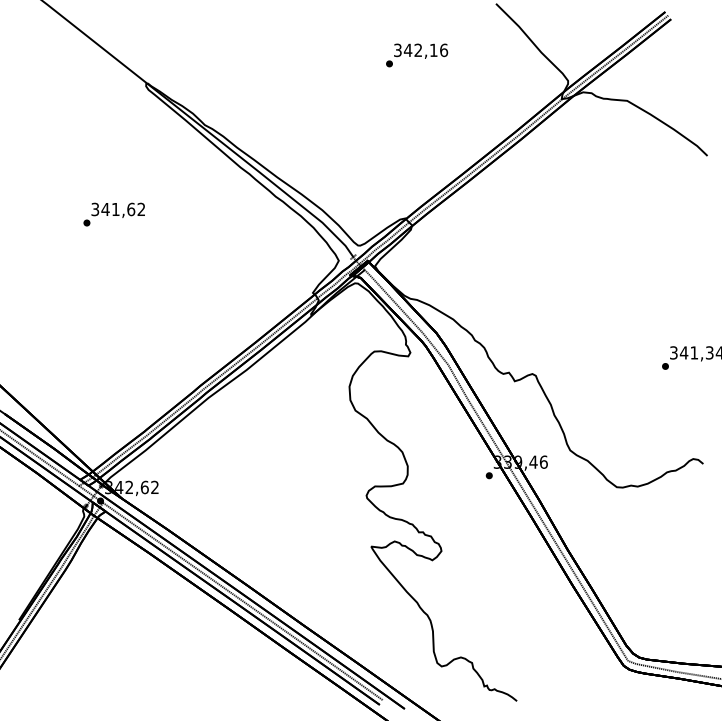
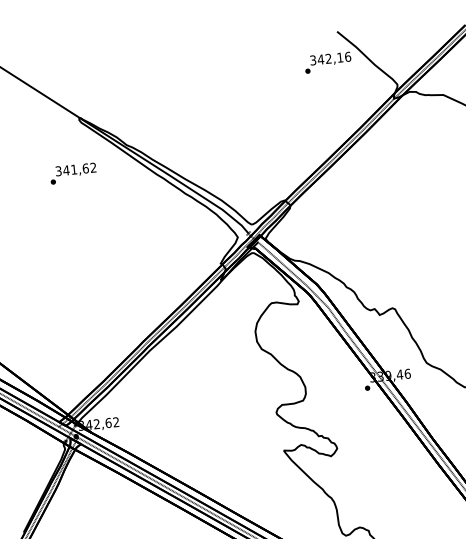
text: (417, 55) -> (328, 62), moved
text: (113, 214) -> (72, 173), moved

